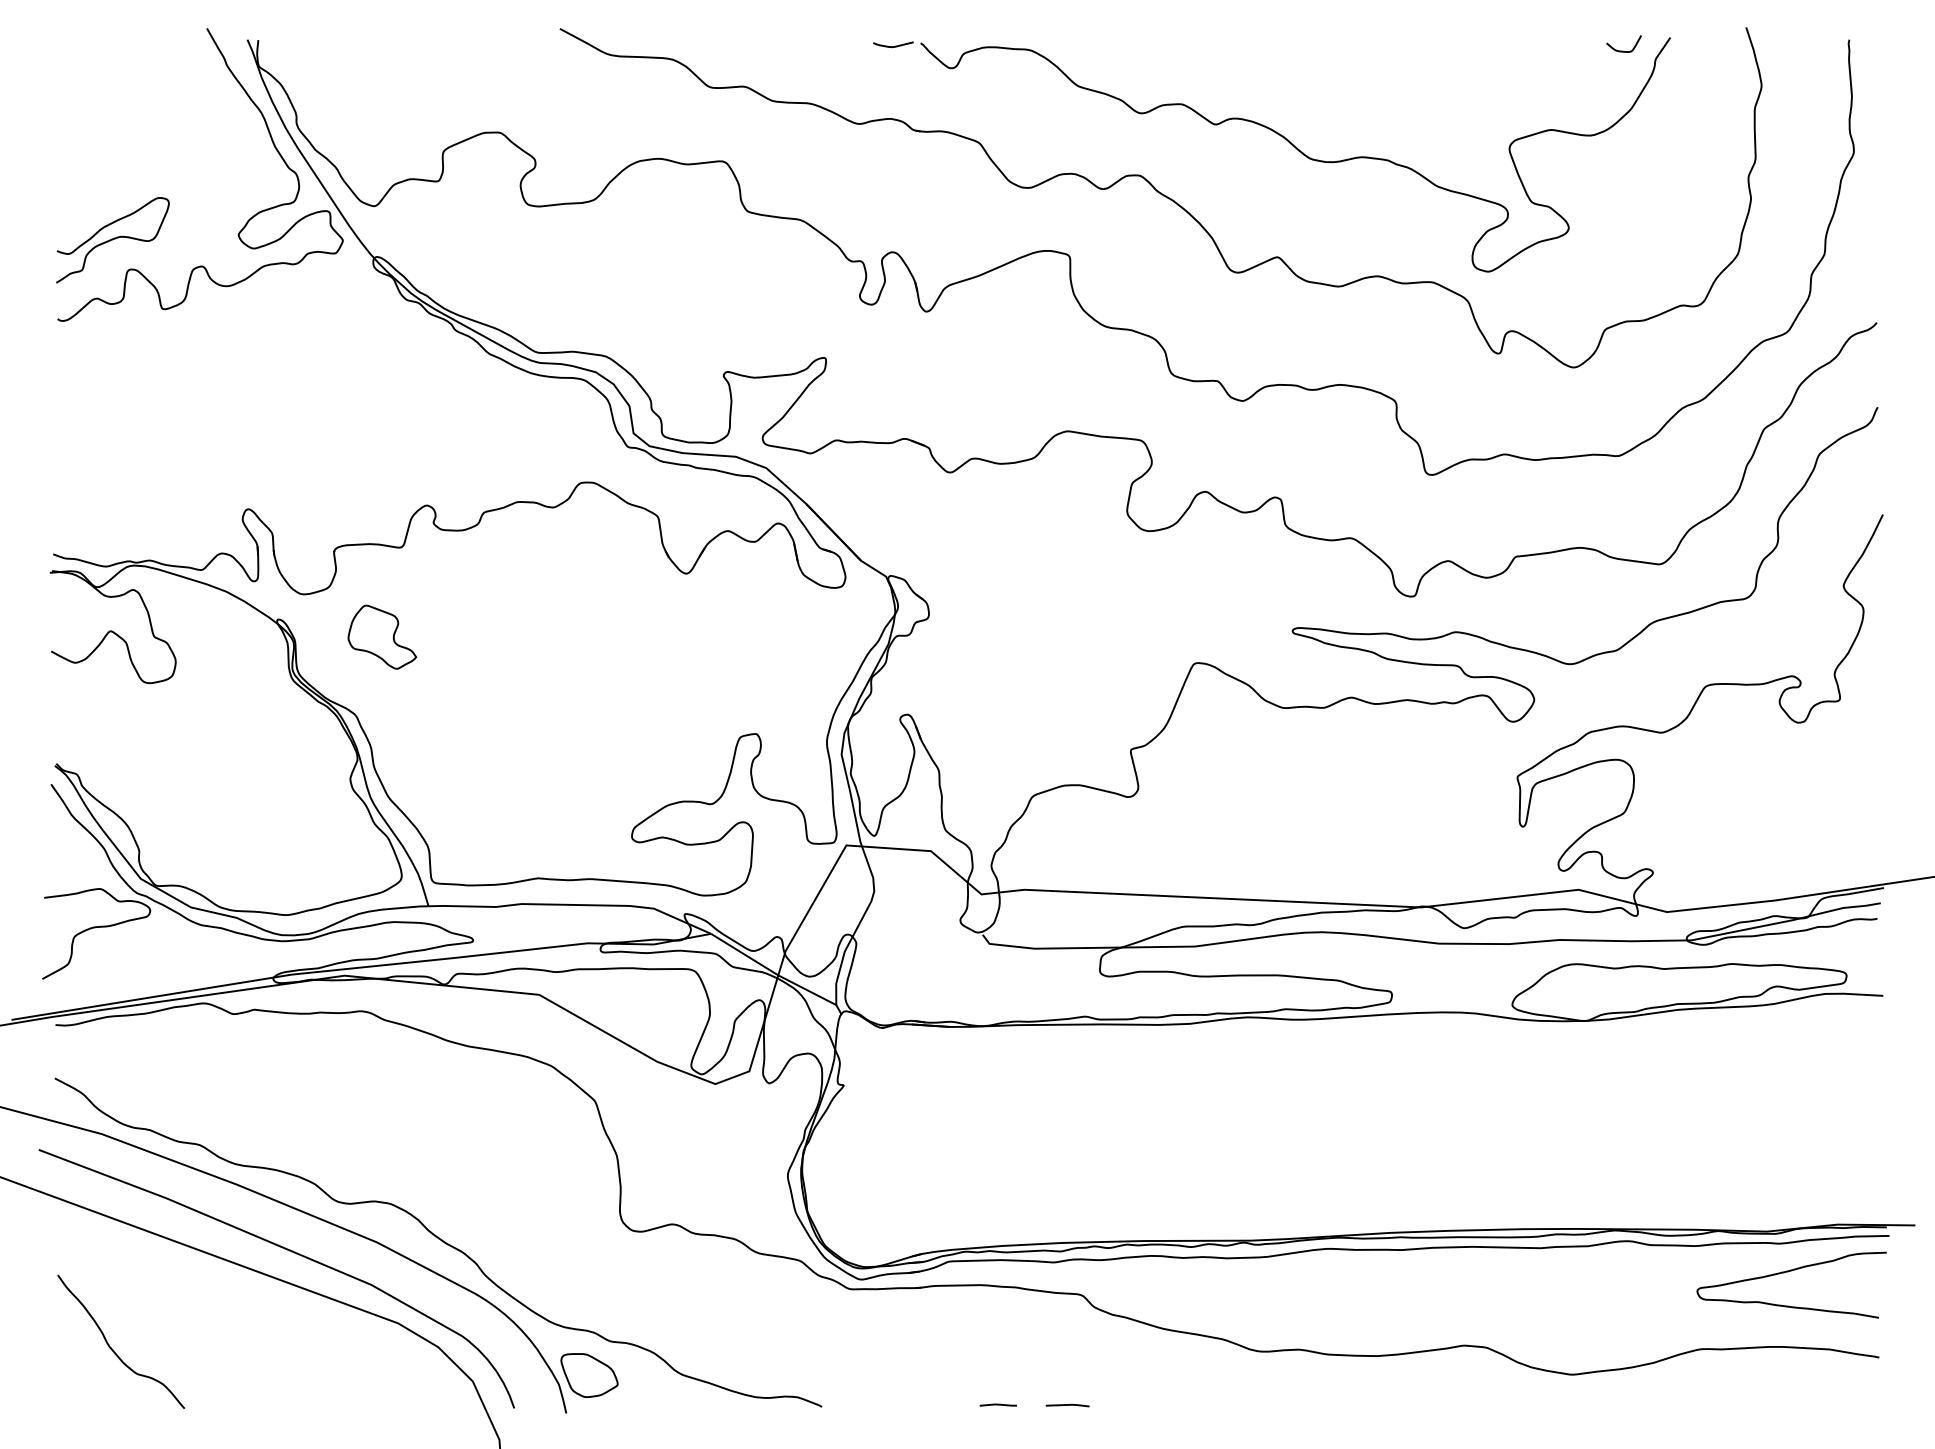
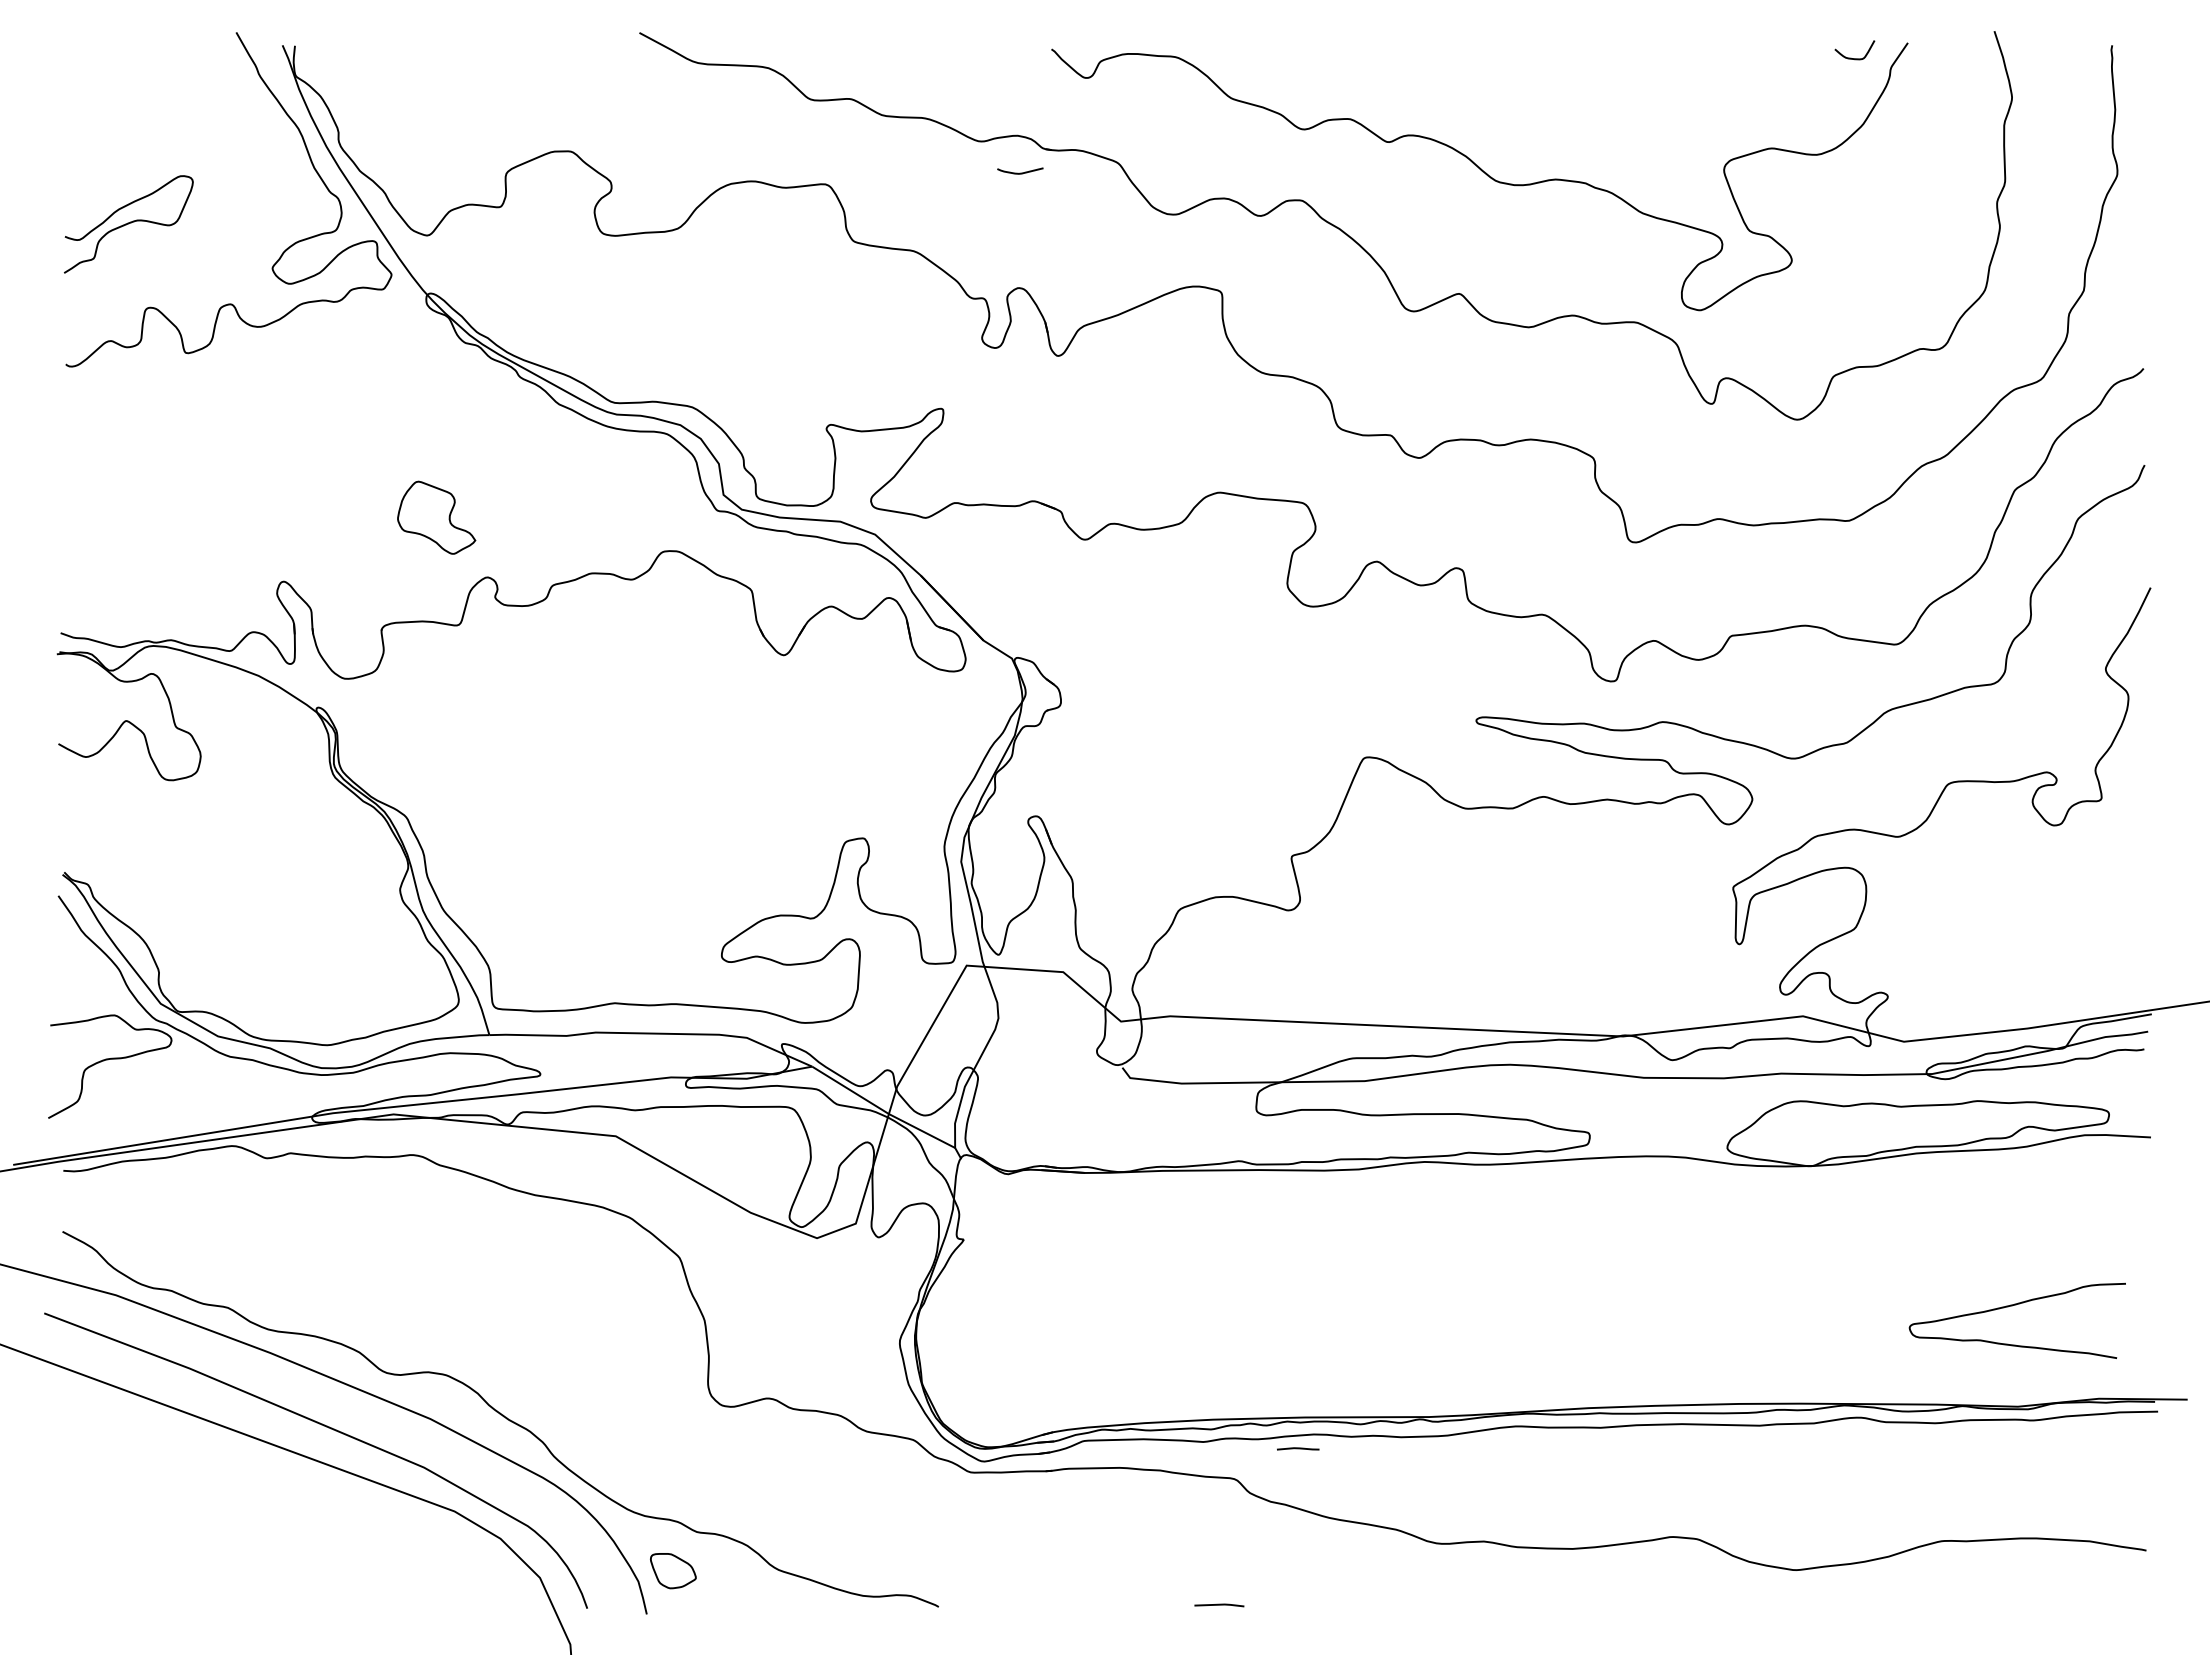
curve: (893, 45) -> (1020, 172), moved
curve: (112, 240) -> (128, 224), moved
part: (382, 636) -> (436, 517), moved
curve: (1787, 1272) -> (2012, 1306), moved
curve: (113, 1349) -> (129, 1541), removed
part: (589, 1374) -> (673, 1570), size x0.7
line: (998, 1404) -> (1298, 1448), moved

